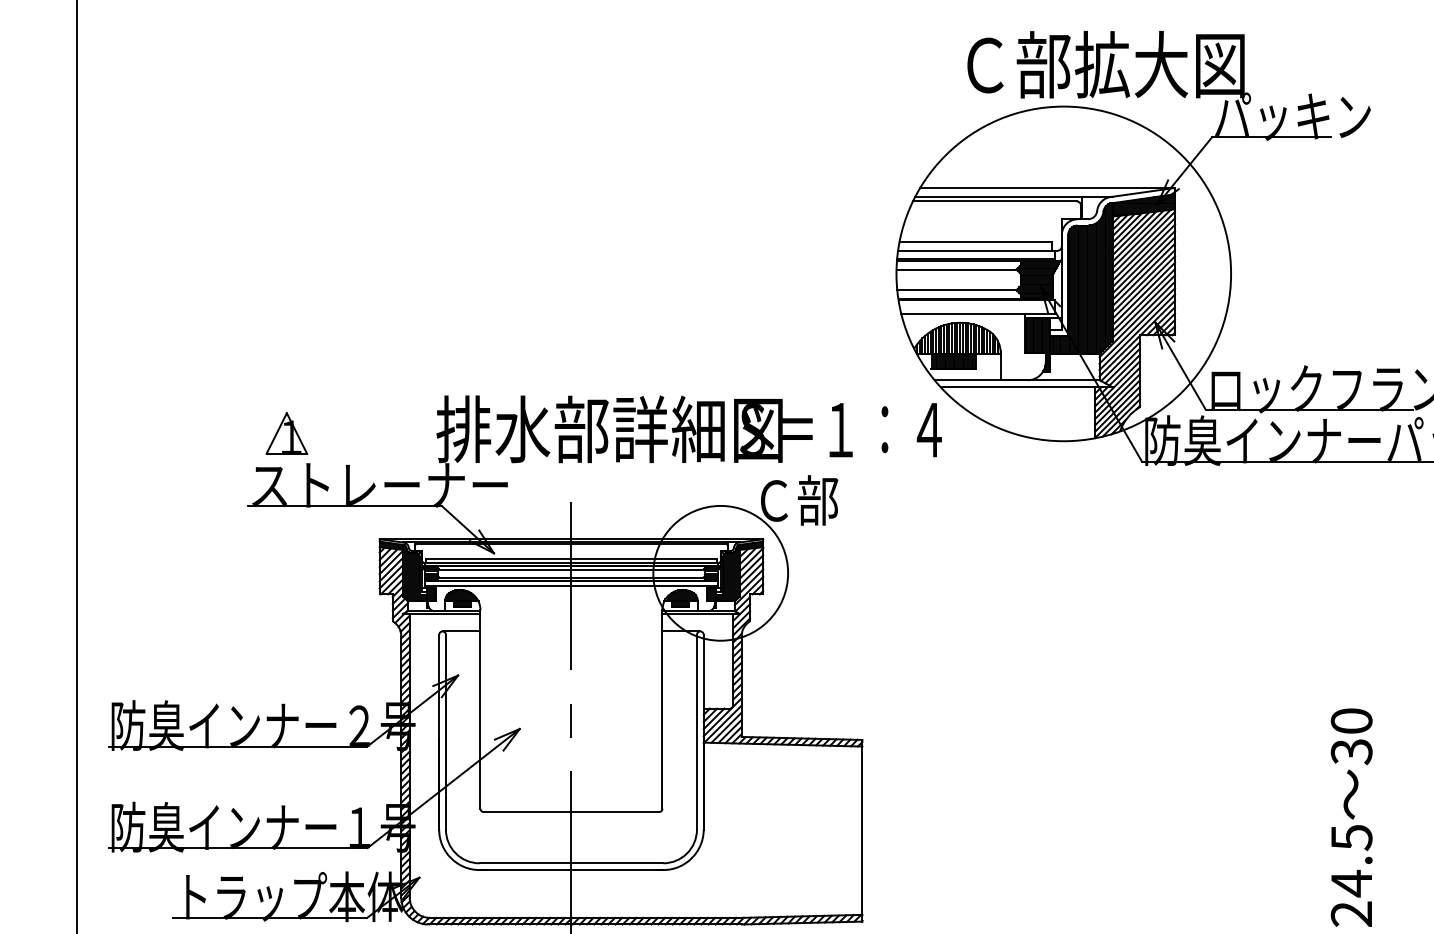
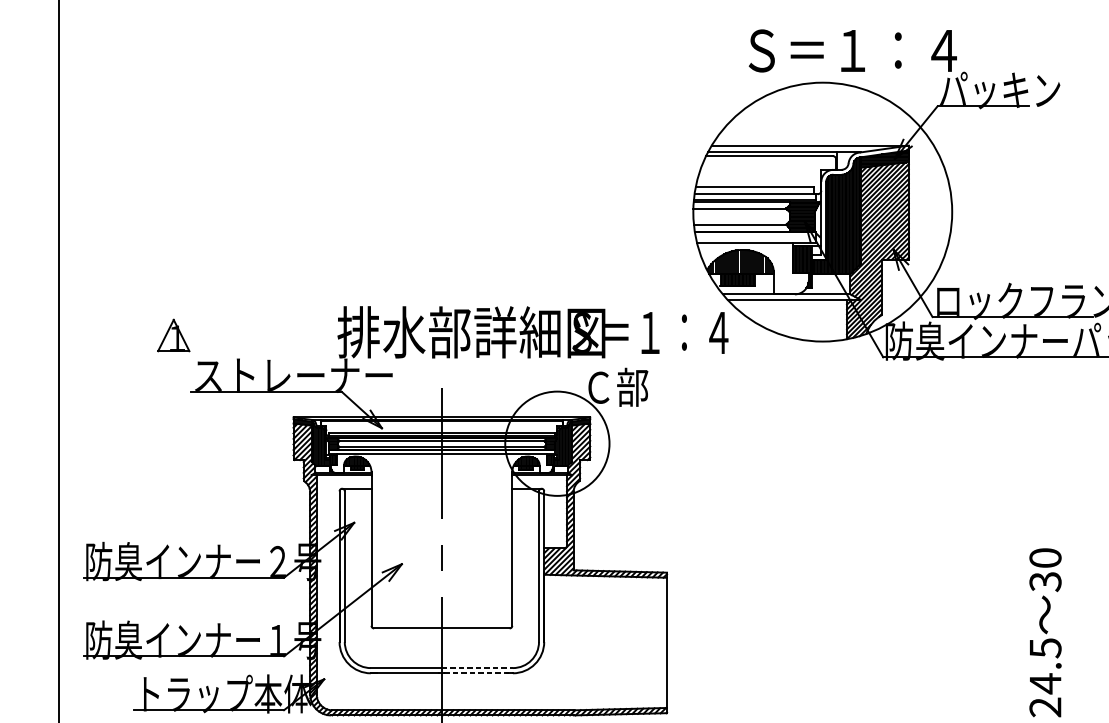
text: (1105, 64) -> (855, 50), Ｃ部拡大図 -> Ｓ＝１：４
part: (286, 433) -> (173, 335), moved
line: (617, 863) -> (477, 668), solid -> dashed
line: (619, 870) -> (479, 673), solid -> dashed

